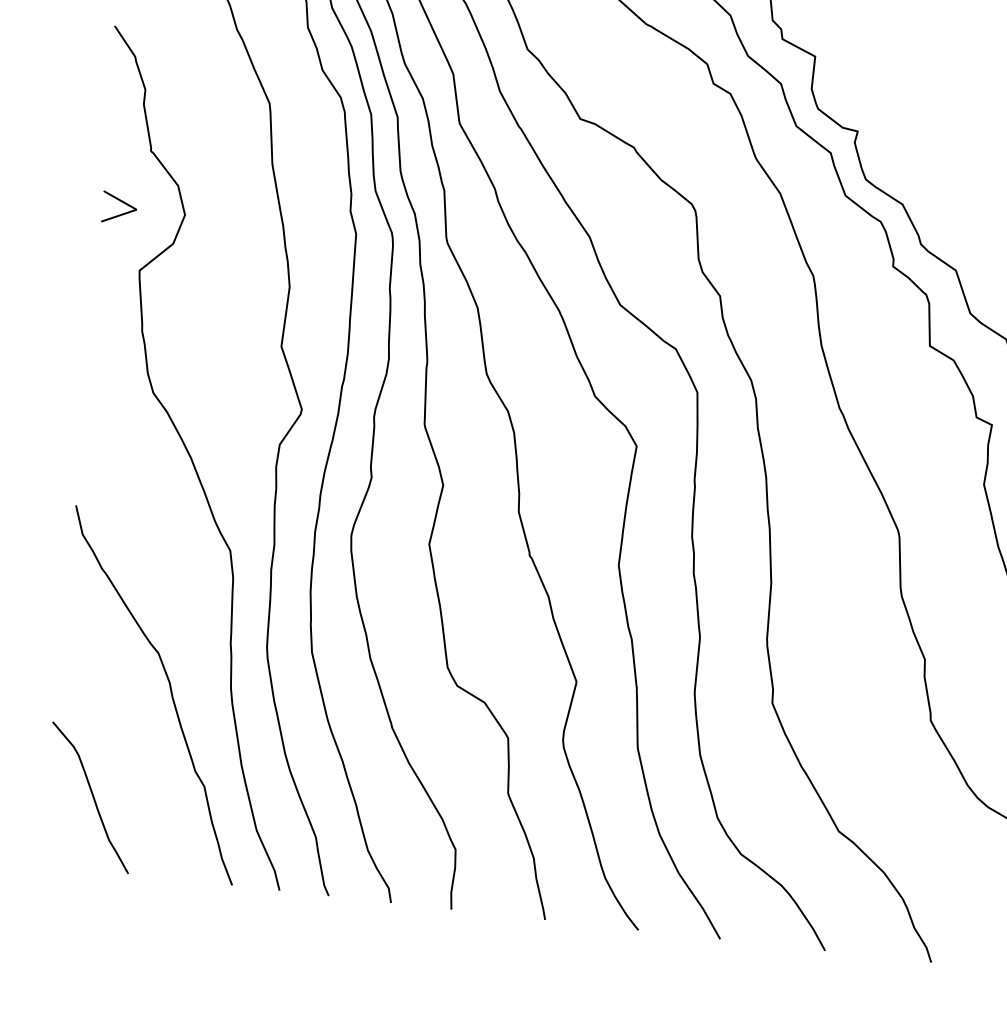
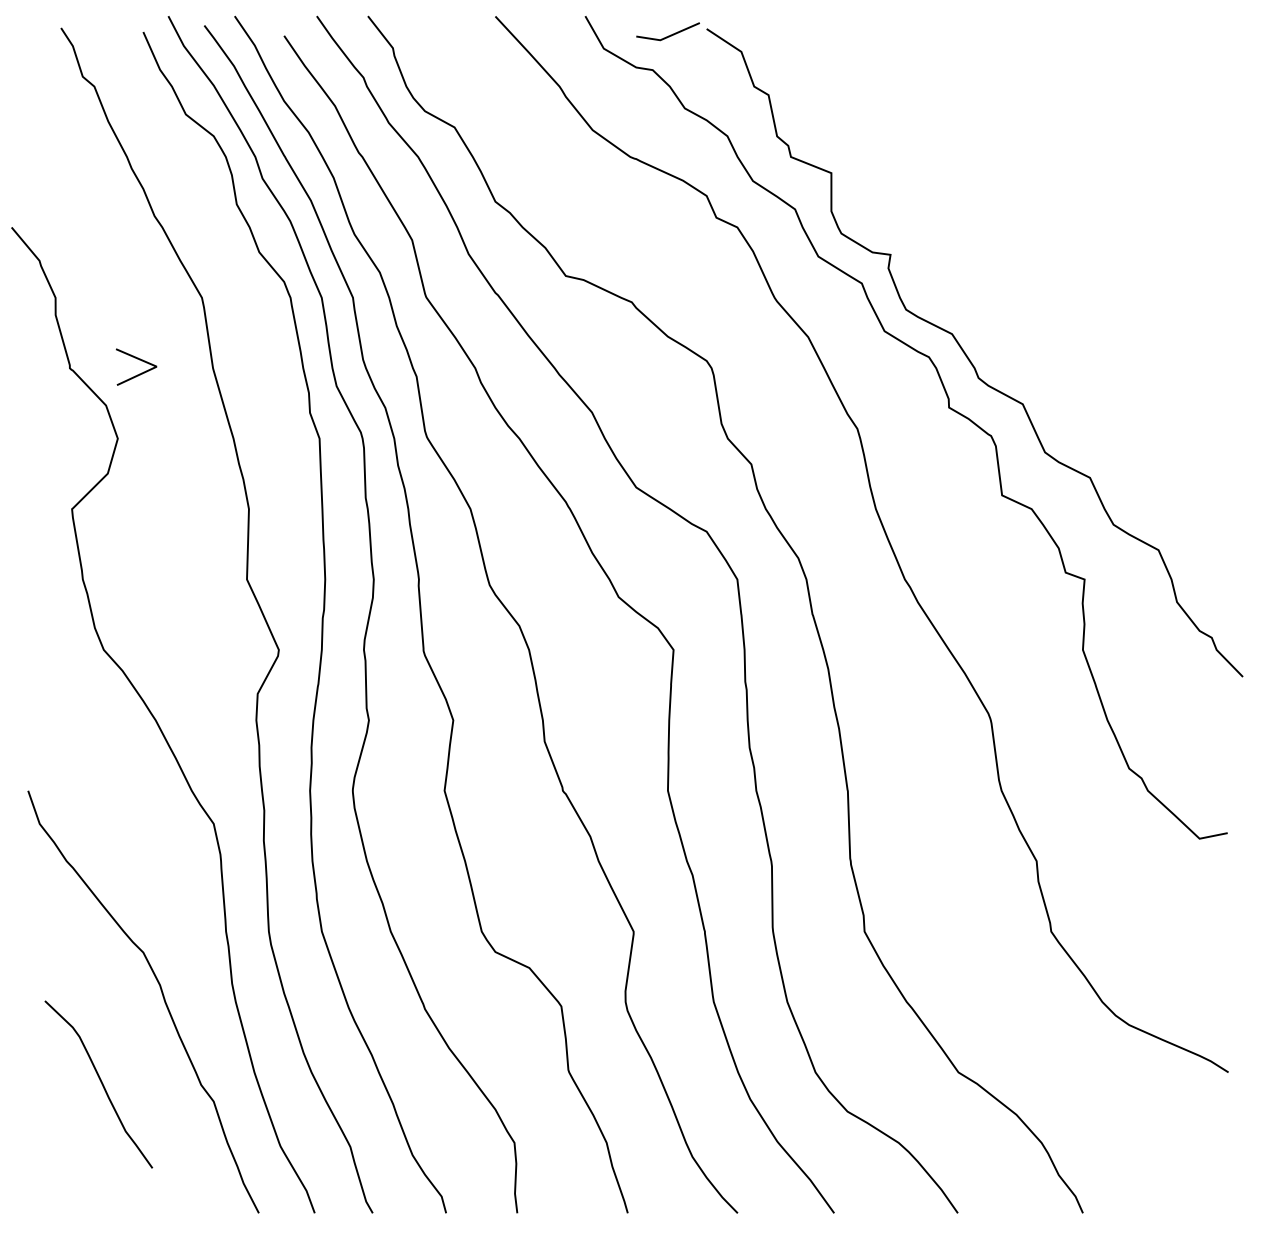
line: (122, 202) -> (139, 360), moved
curve: (92, 796) -> (100, 1082), moved

